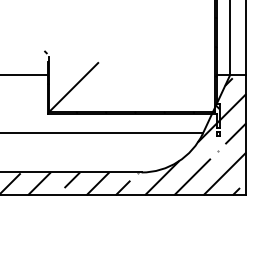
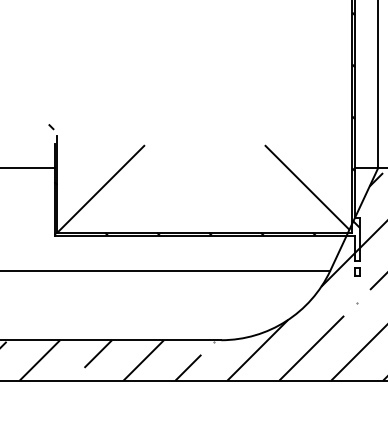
line: (189, 86) -> (306, 187), added

